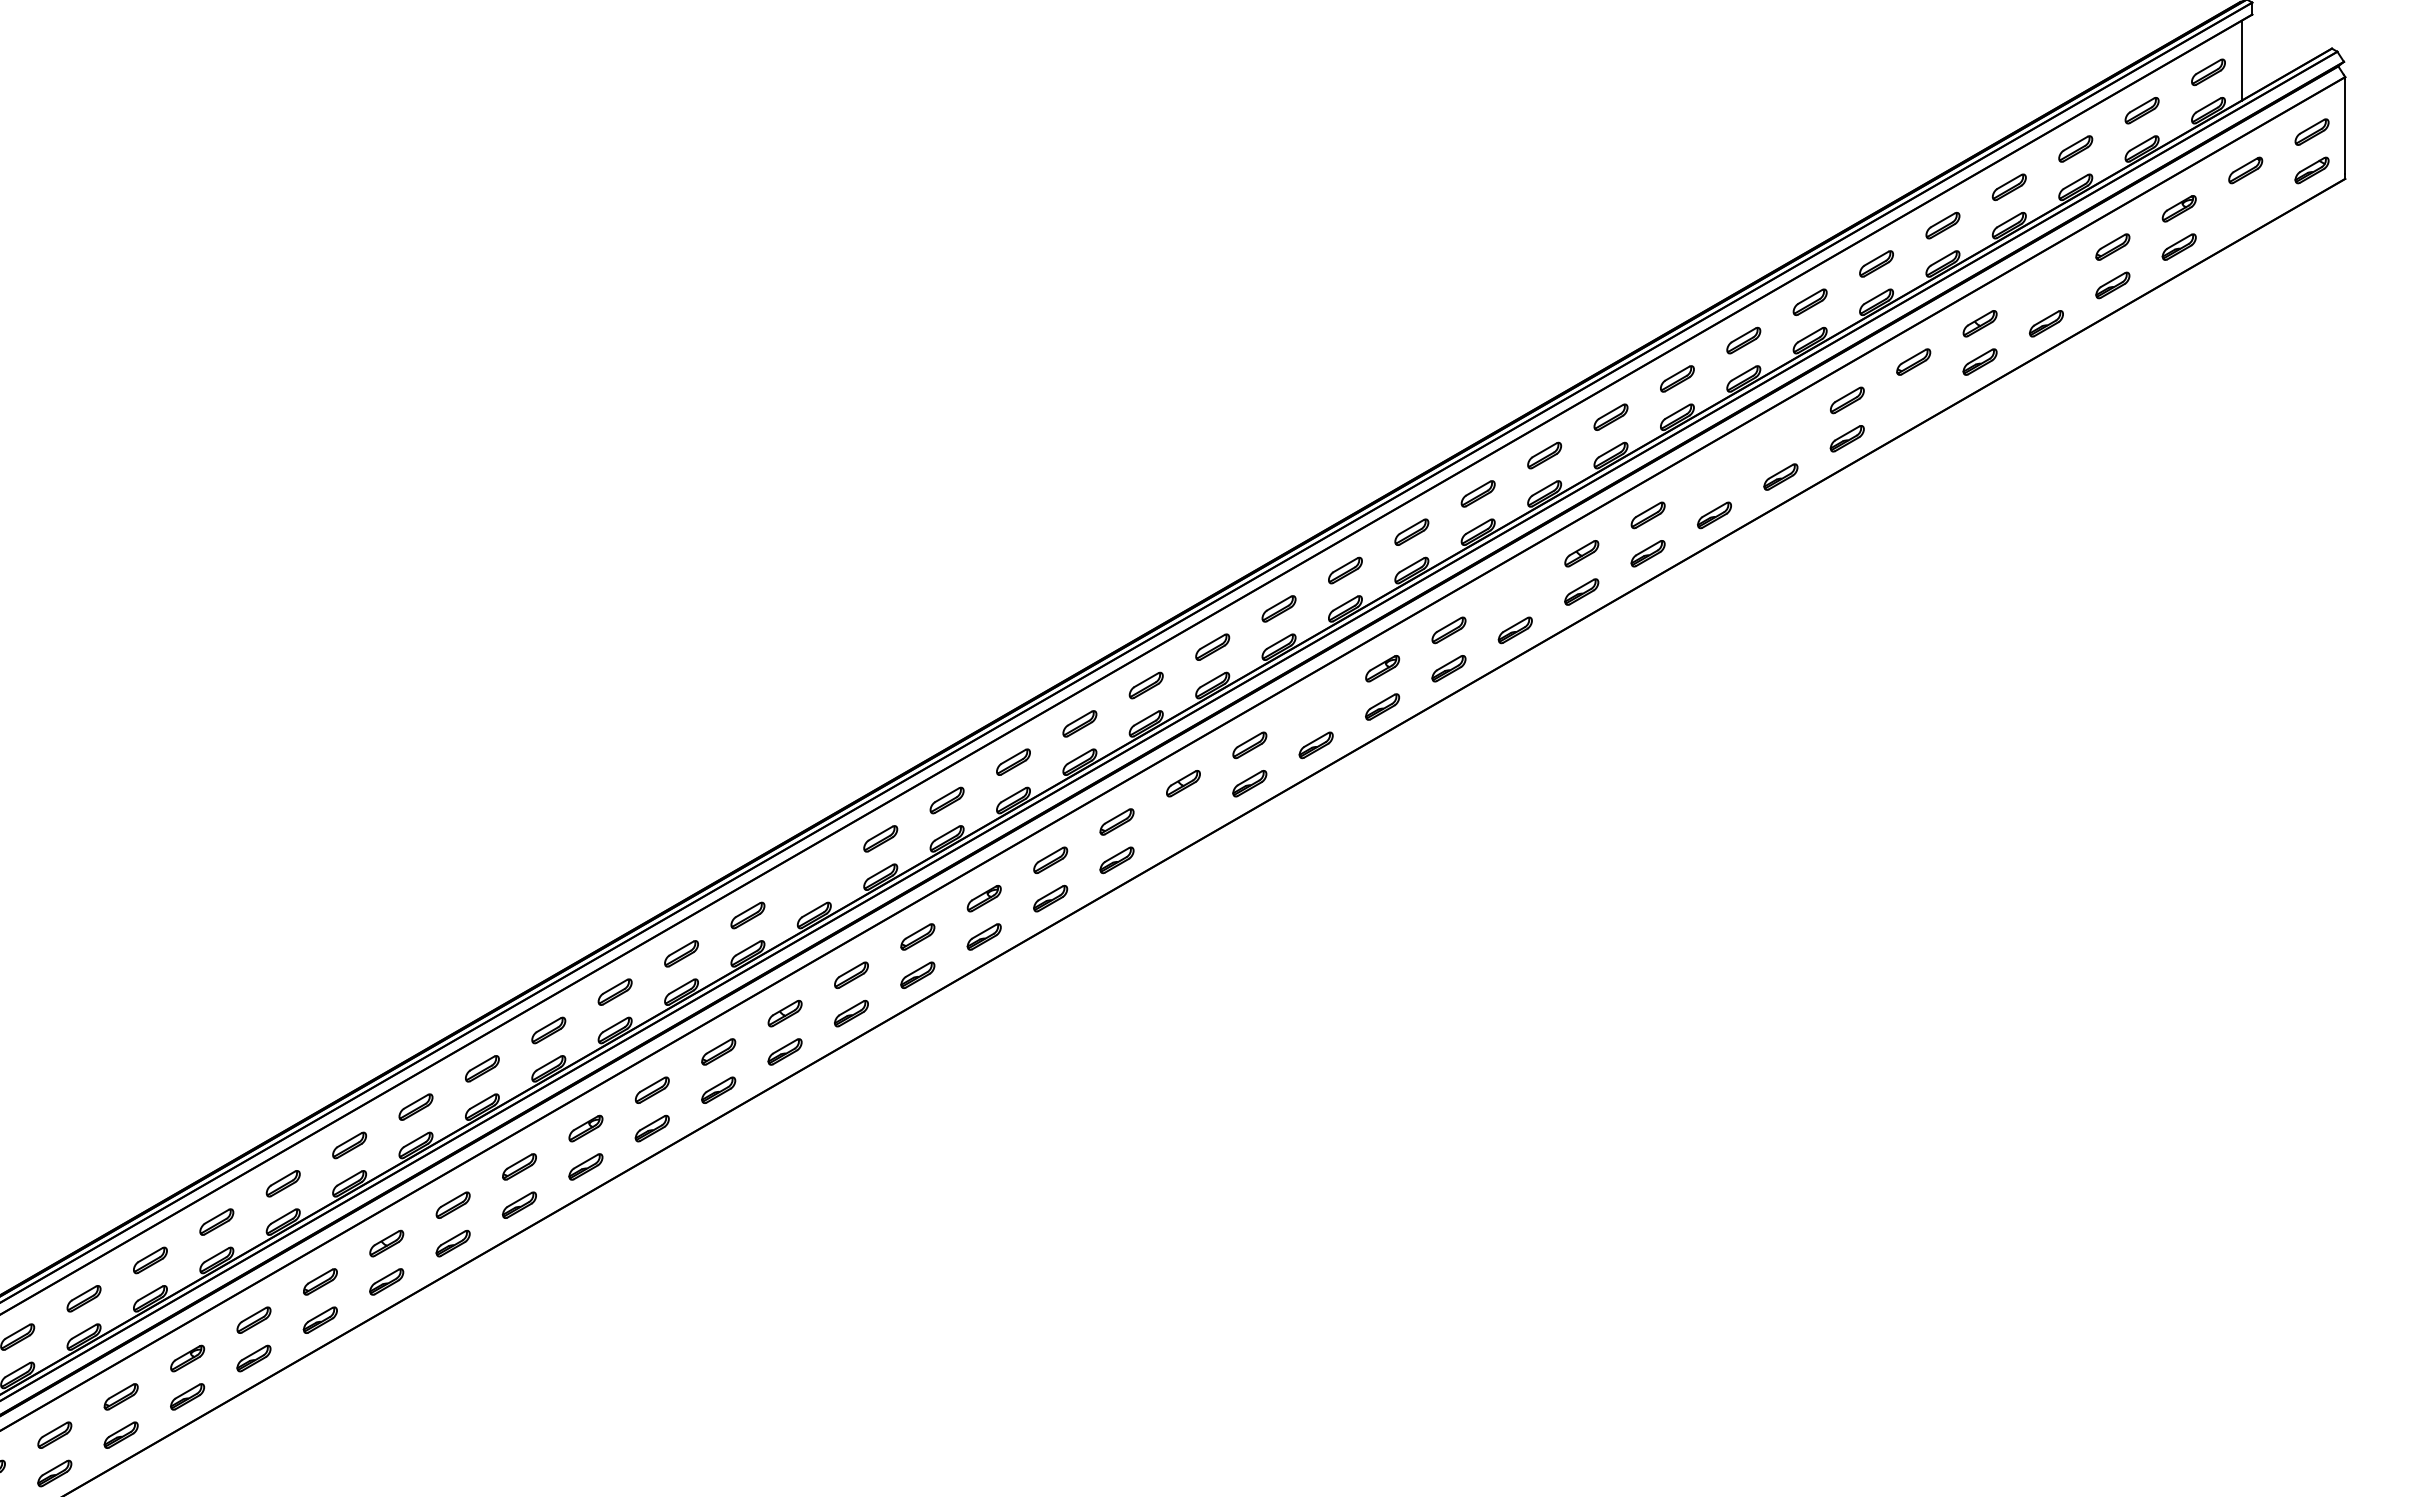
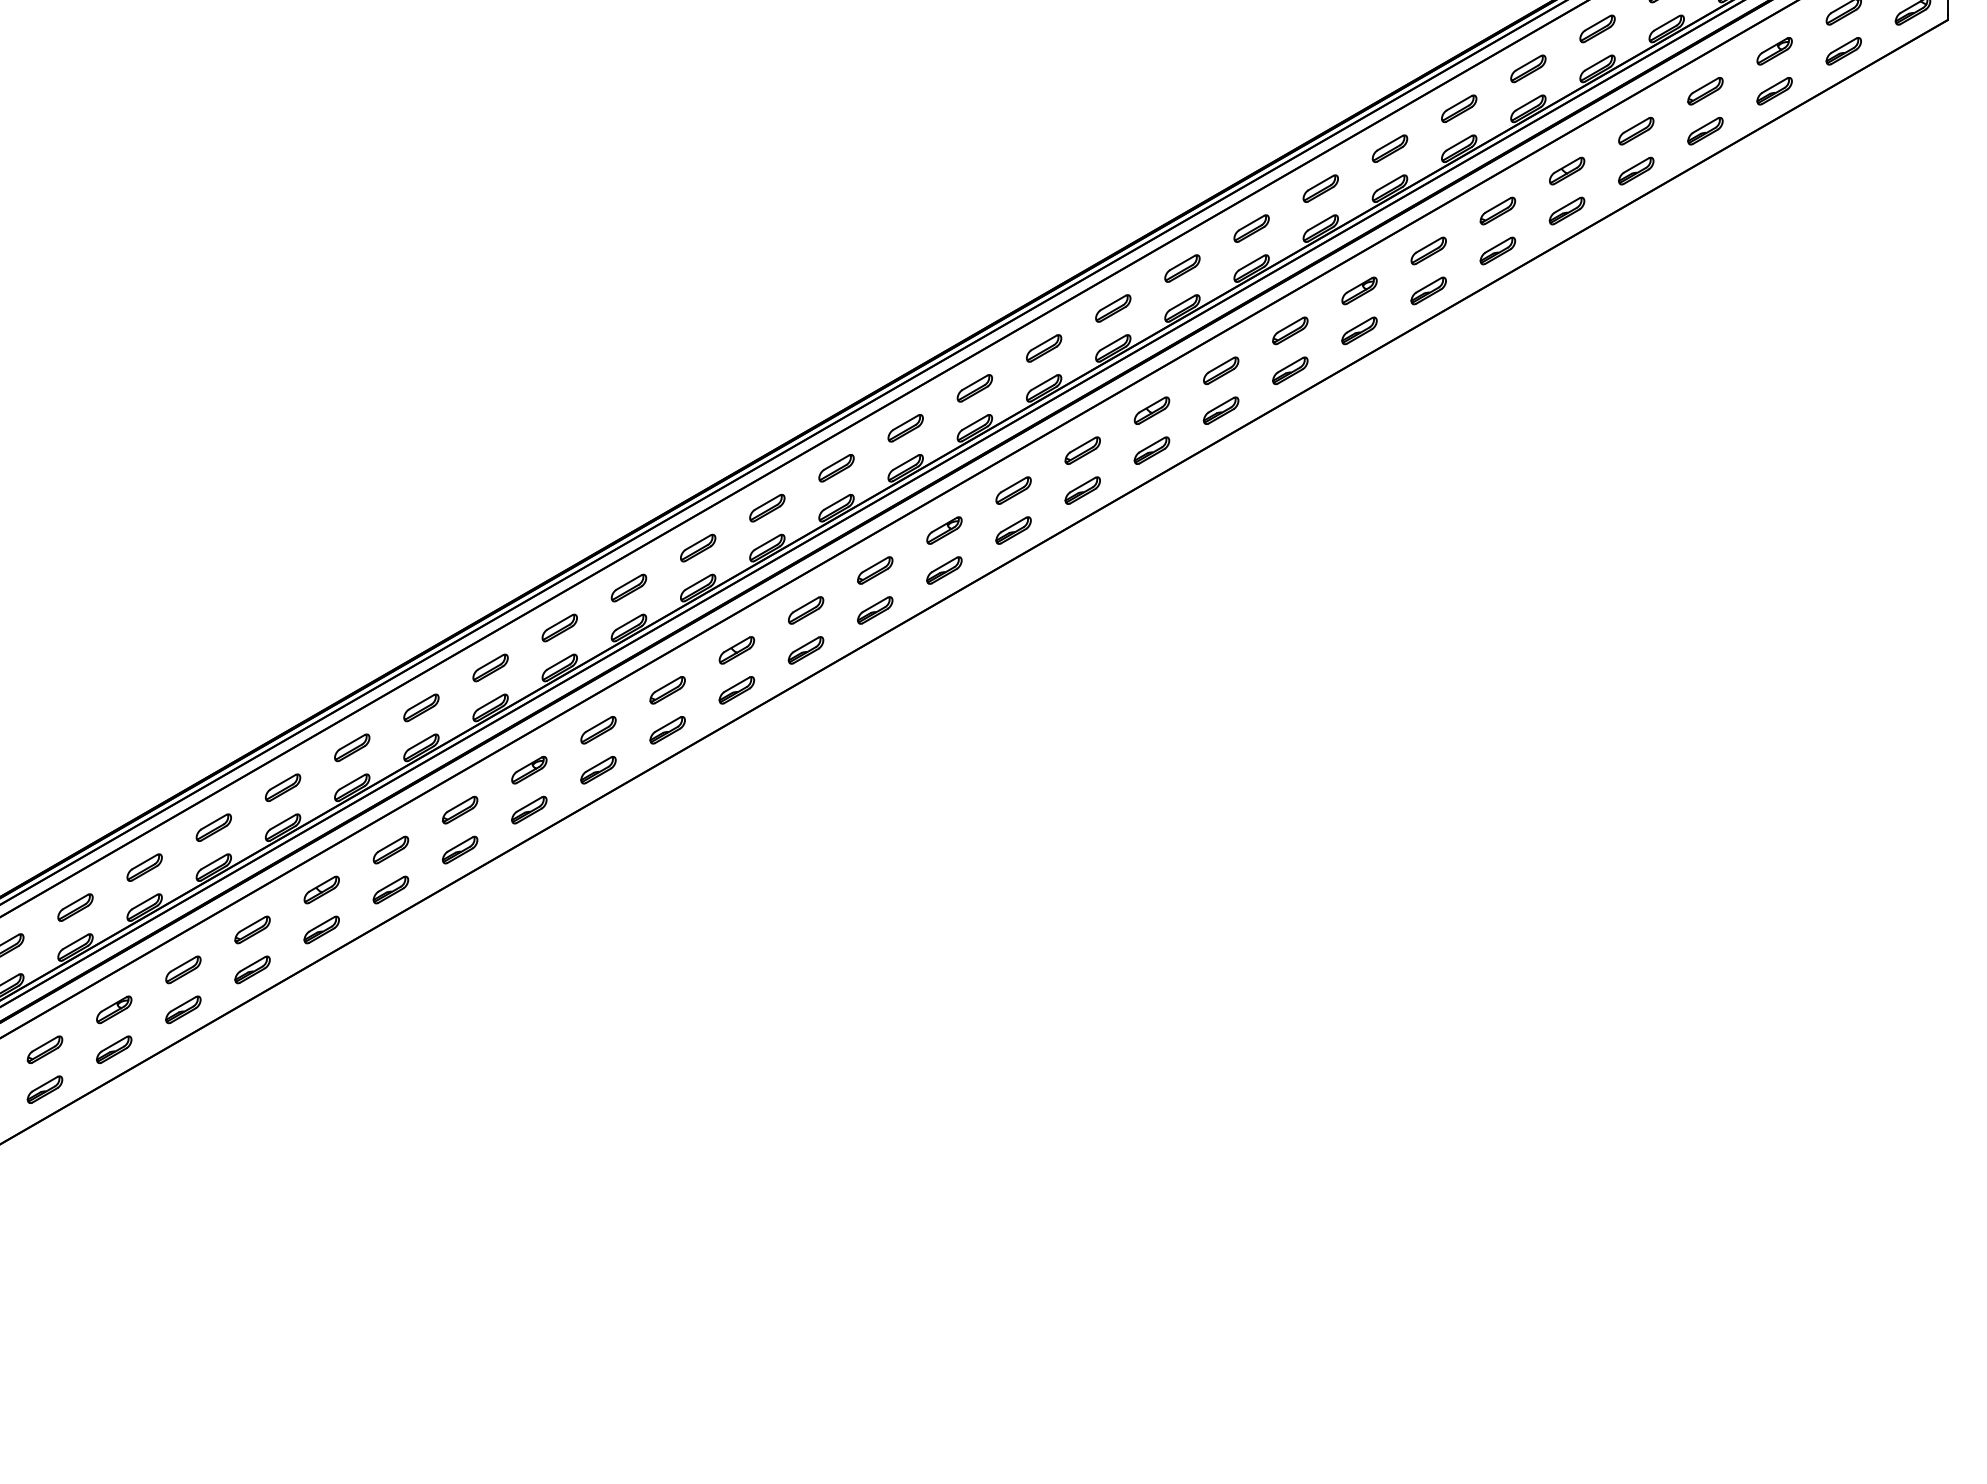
part: (2245, 208) -> (1843, 50), added
part: (2046, 285) -> (1636, 131), added
part: (1913, 400) -> (1497, 251), added
part: (1780, 438) -> (1359, 290), added
part: (1714, 476) -> (1290, 330), added
part: (1514, 591) -> (1081, 450), added
part: (1315, 706) -> (874, 569), added
part: (1182, 821) -> (735, 689), added
part: (813, 876) -> (351, 747), added

